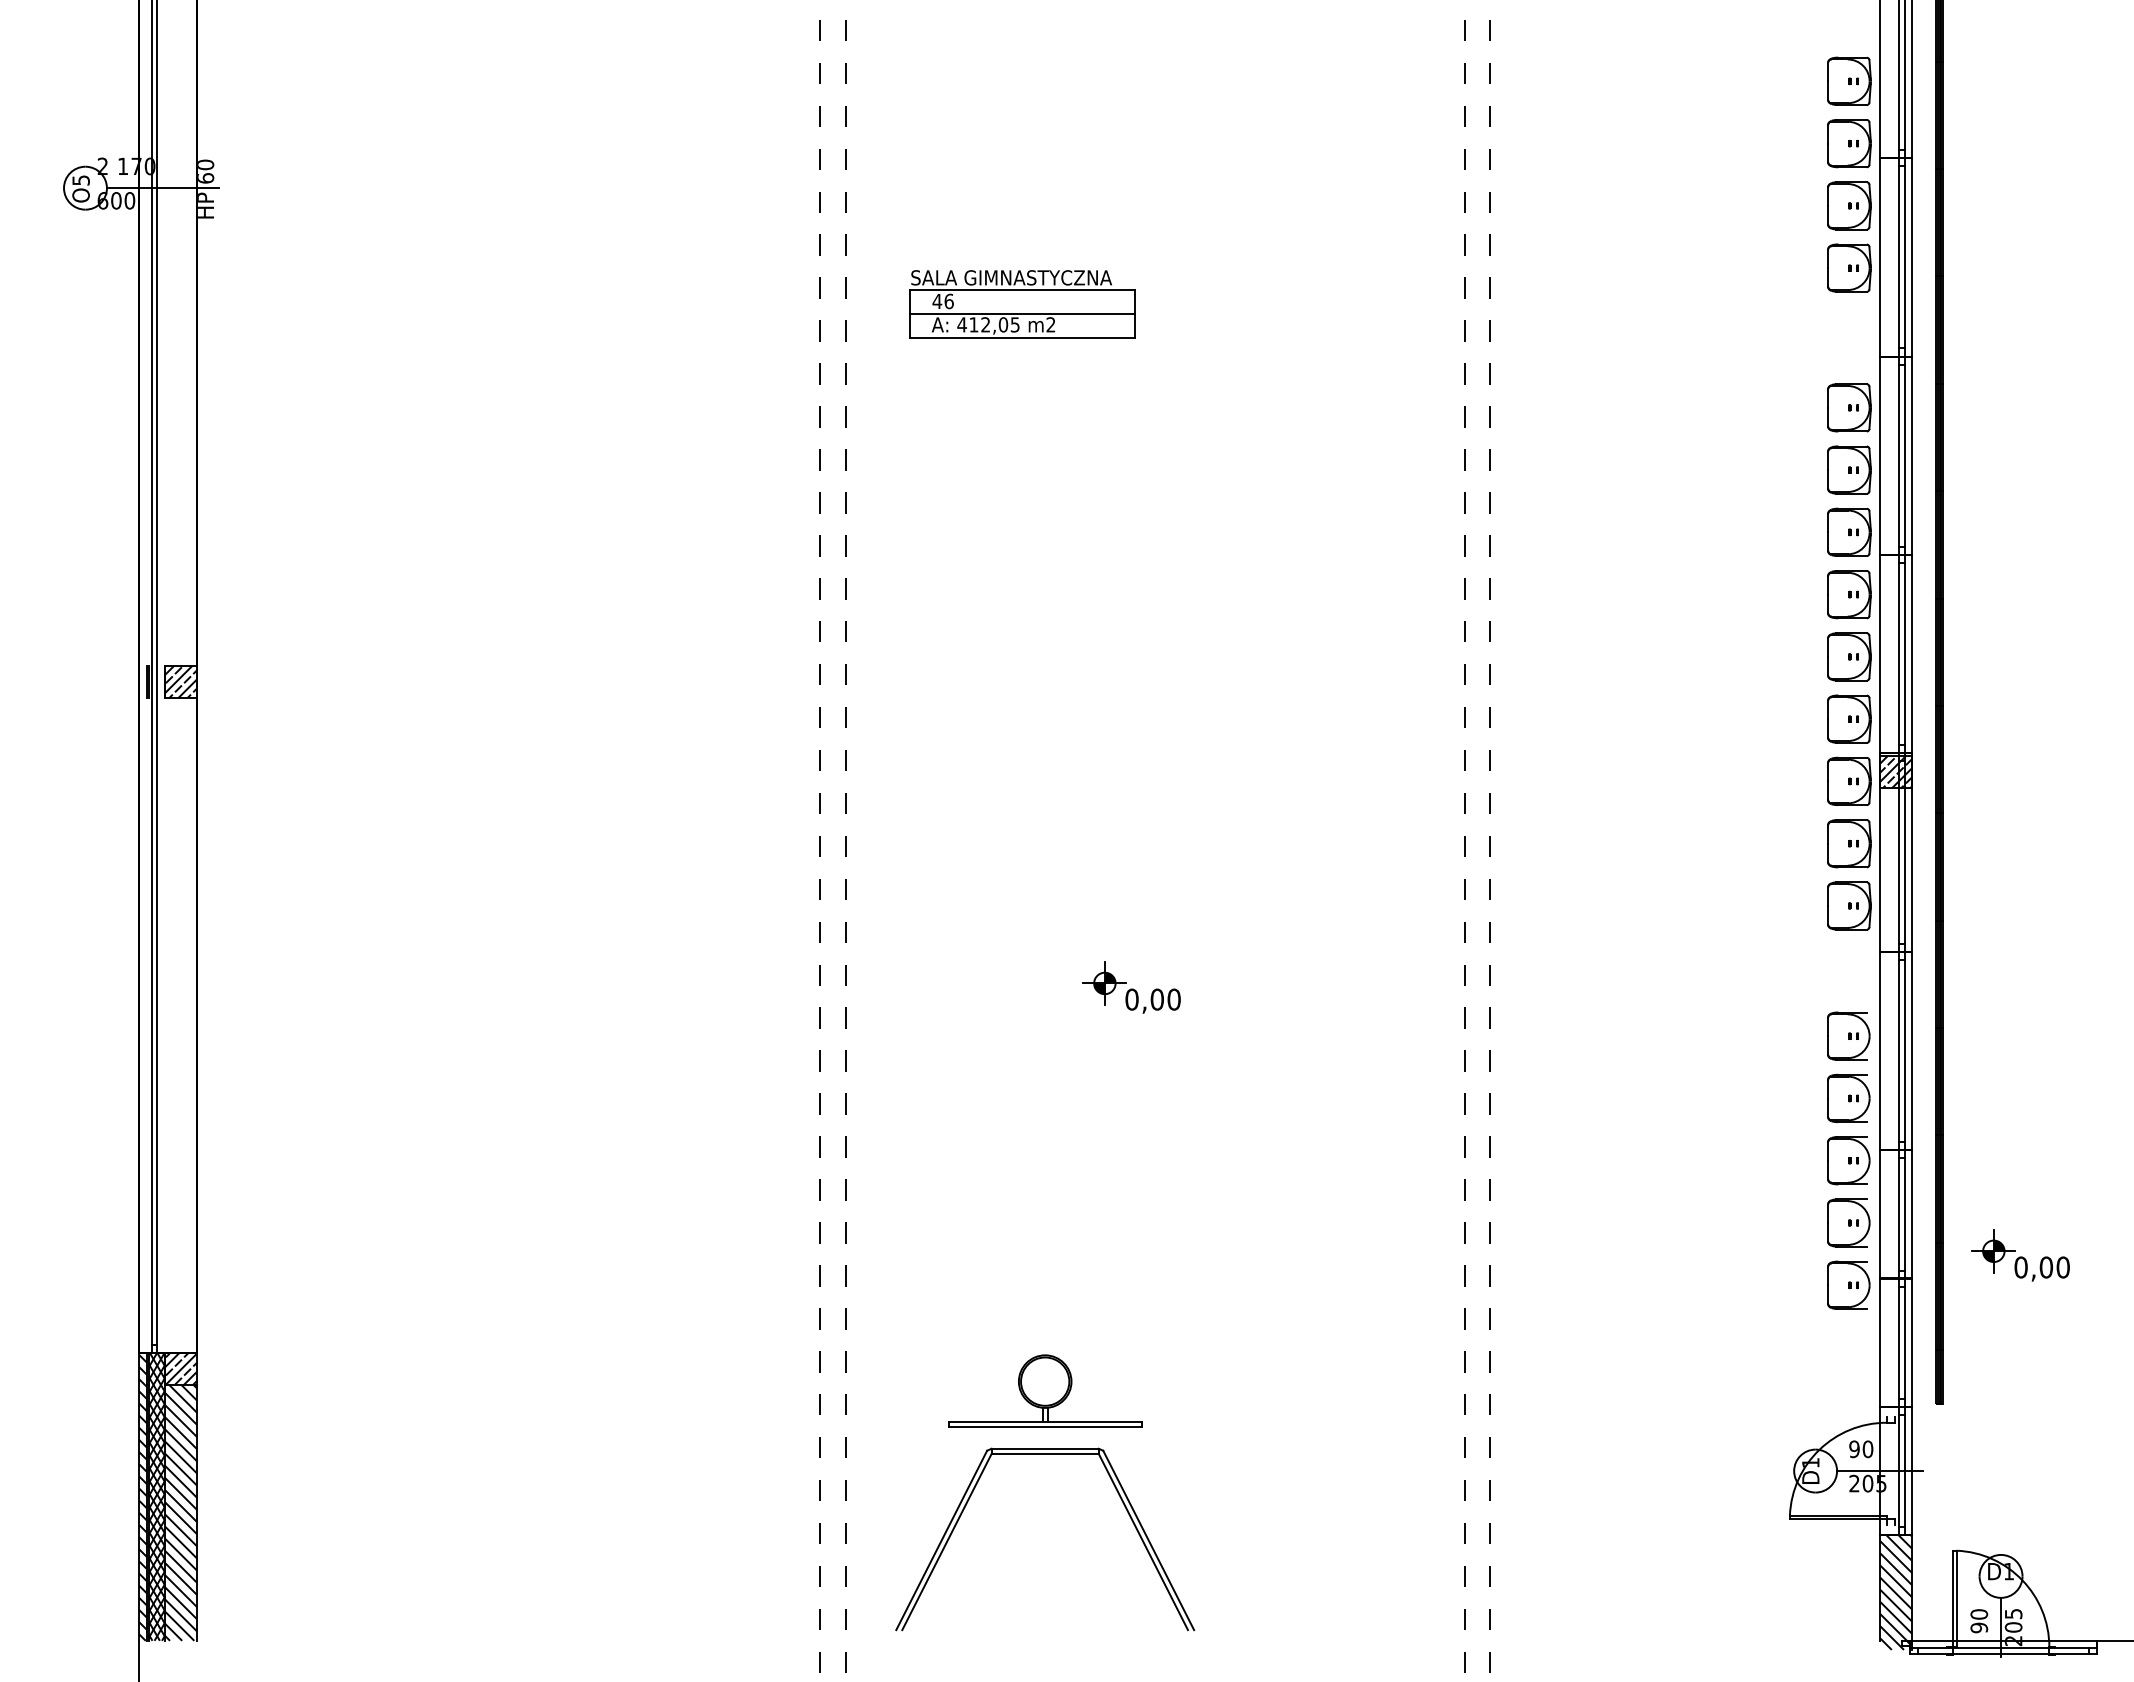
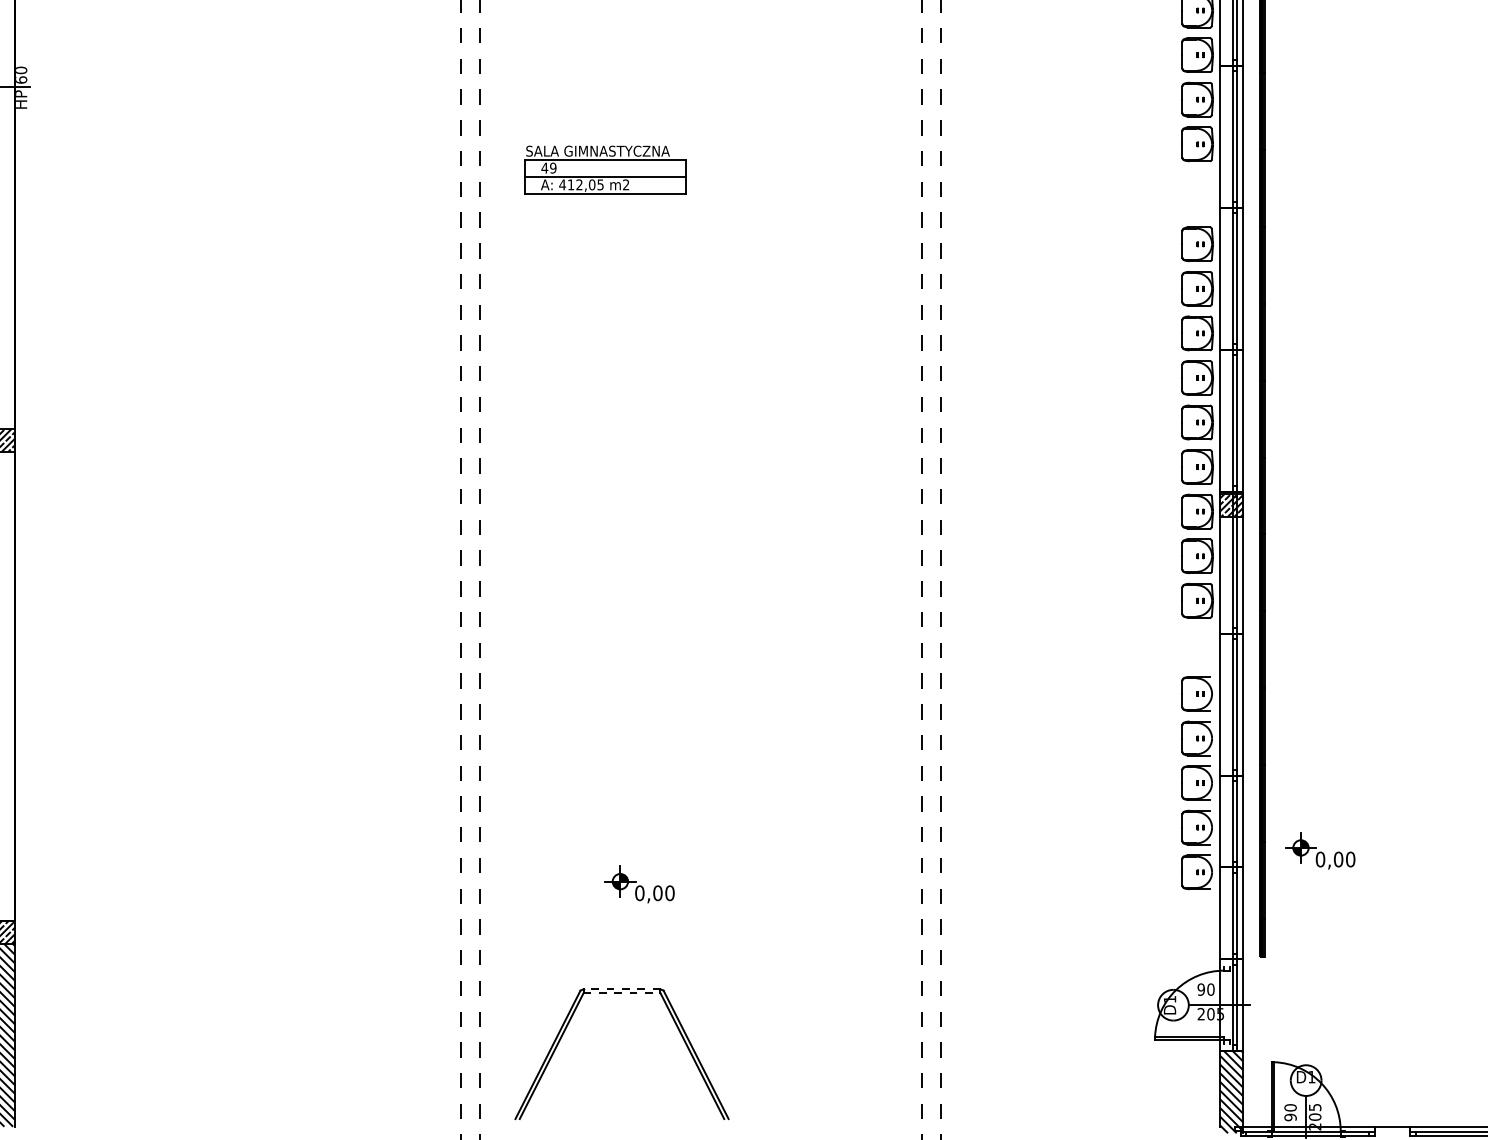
text: (948, 301) -> (552, 168), 46 -> 49
part: (1131, 987) -> (639, 884), moved
part: (1045, 1390) -> (622, 947), removed
line: (1045, 1448) -> (622, 989), solid -> dashed
line: (1045, 1454) -> (622, 993), solid -> dashed

